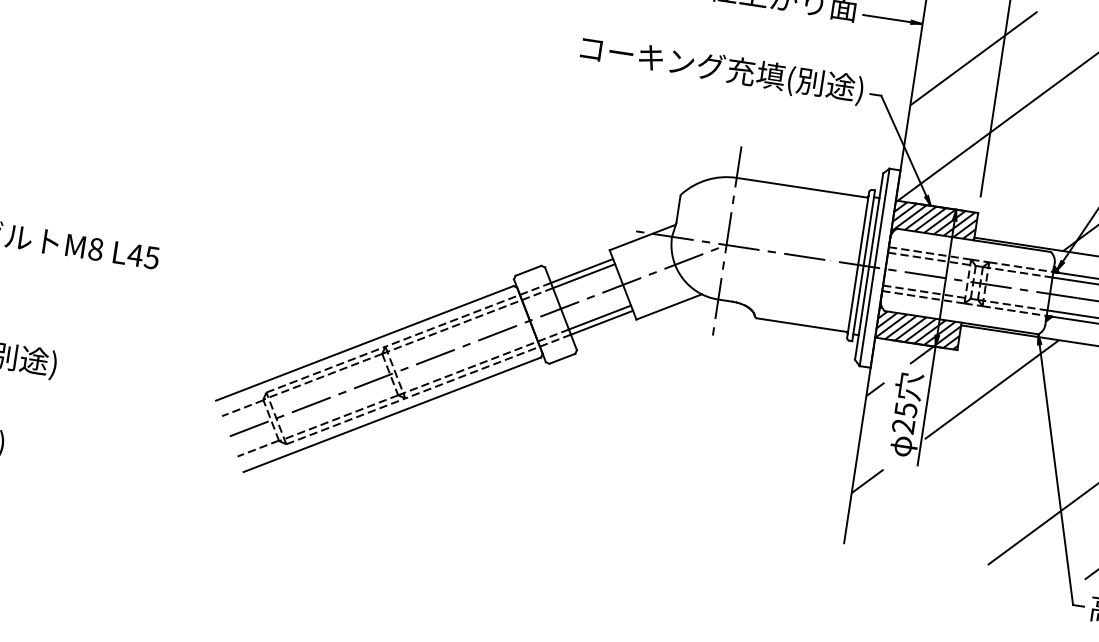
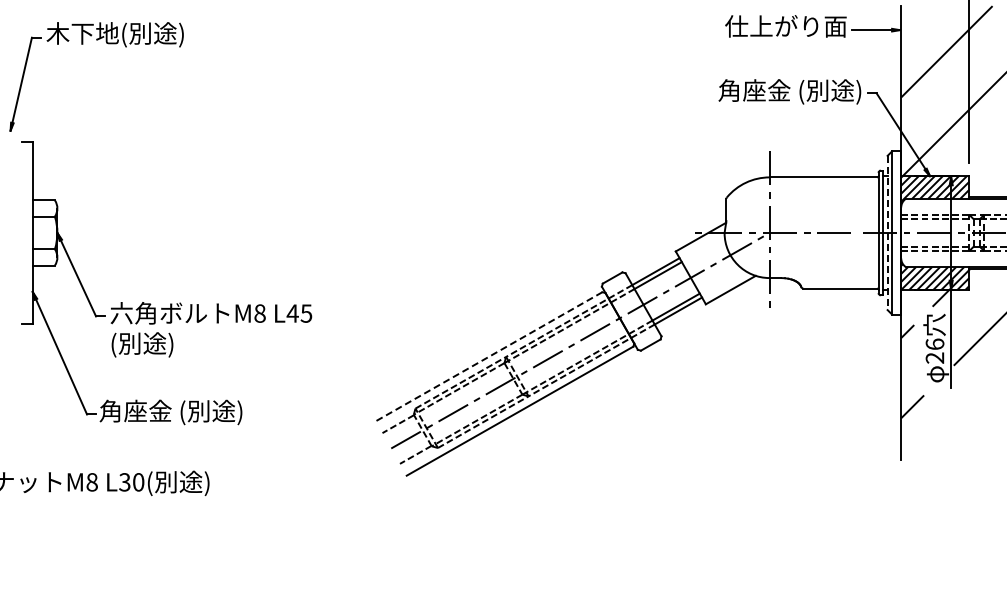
text: (682, 62) -> (711, 90), コーキング充填(別途) -> 角座金 (別途)
line: (868, 267) -> (887, 233), solid -> dashed
line: (363, 344) -> (488, 357), solid -> dashed
text: (905, 409) -> (934, 344), 25 -> 26

